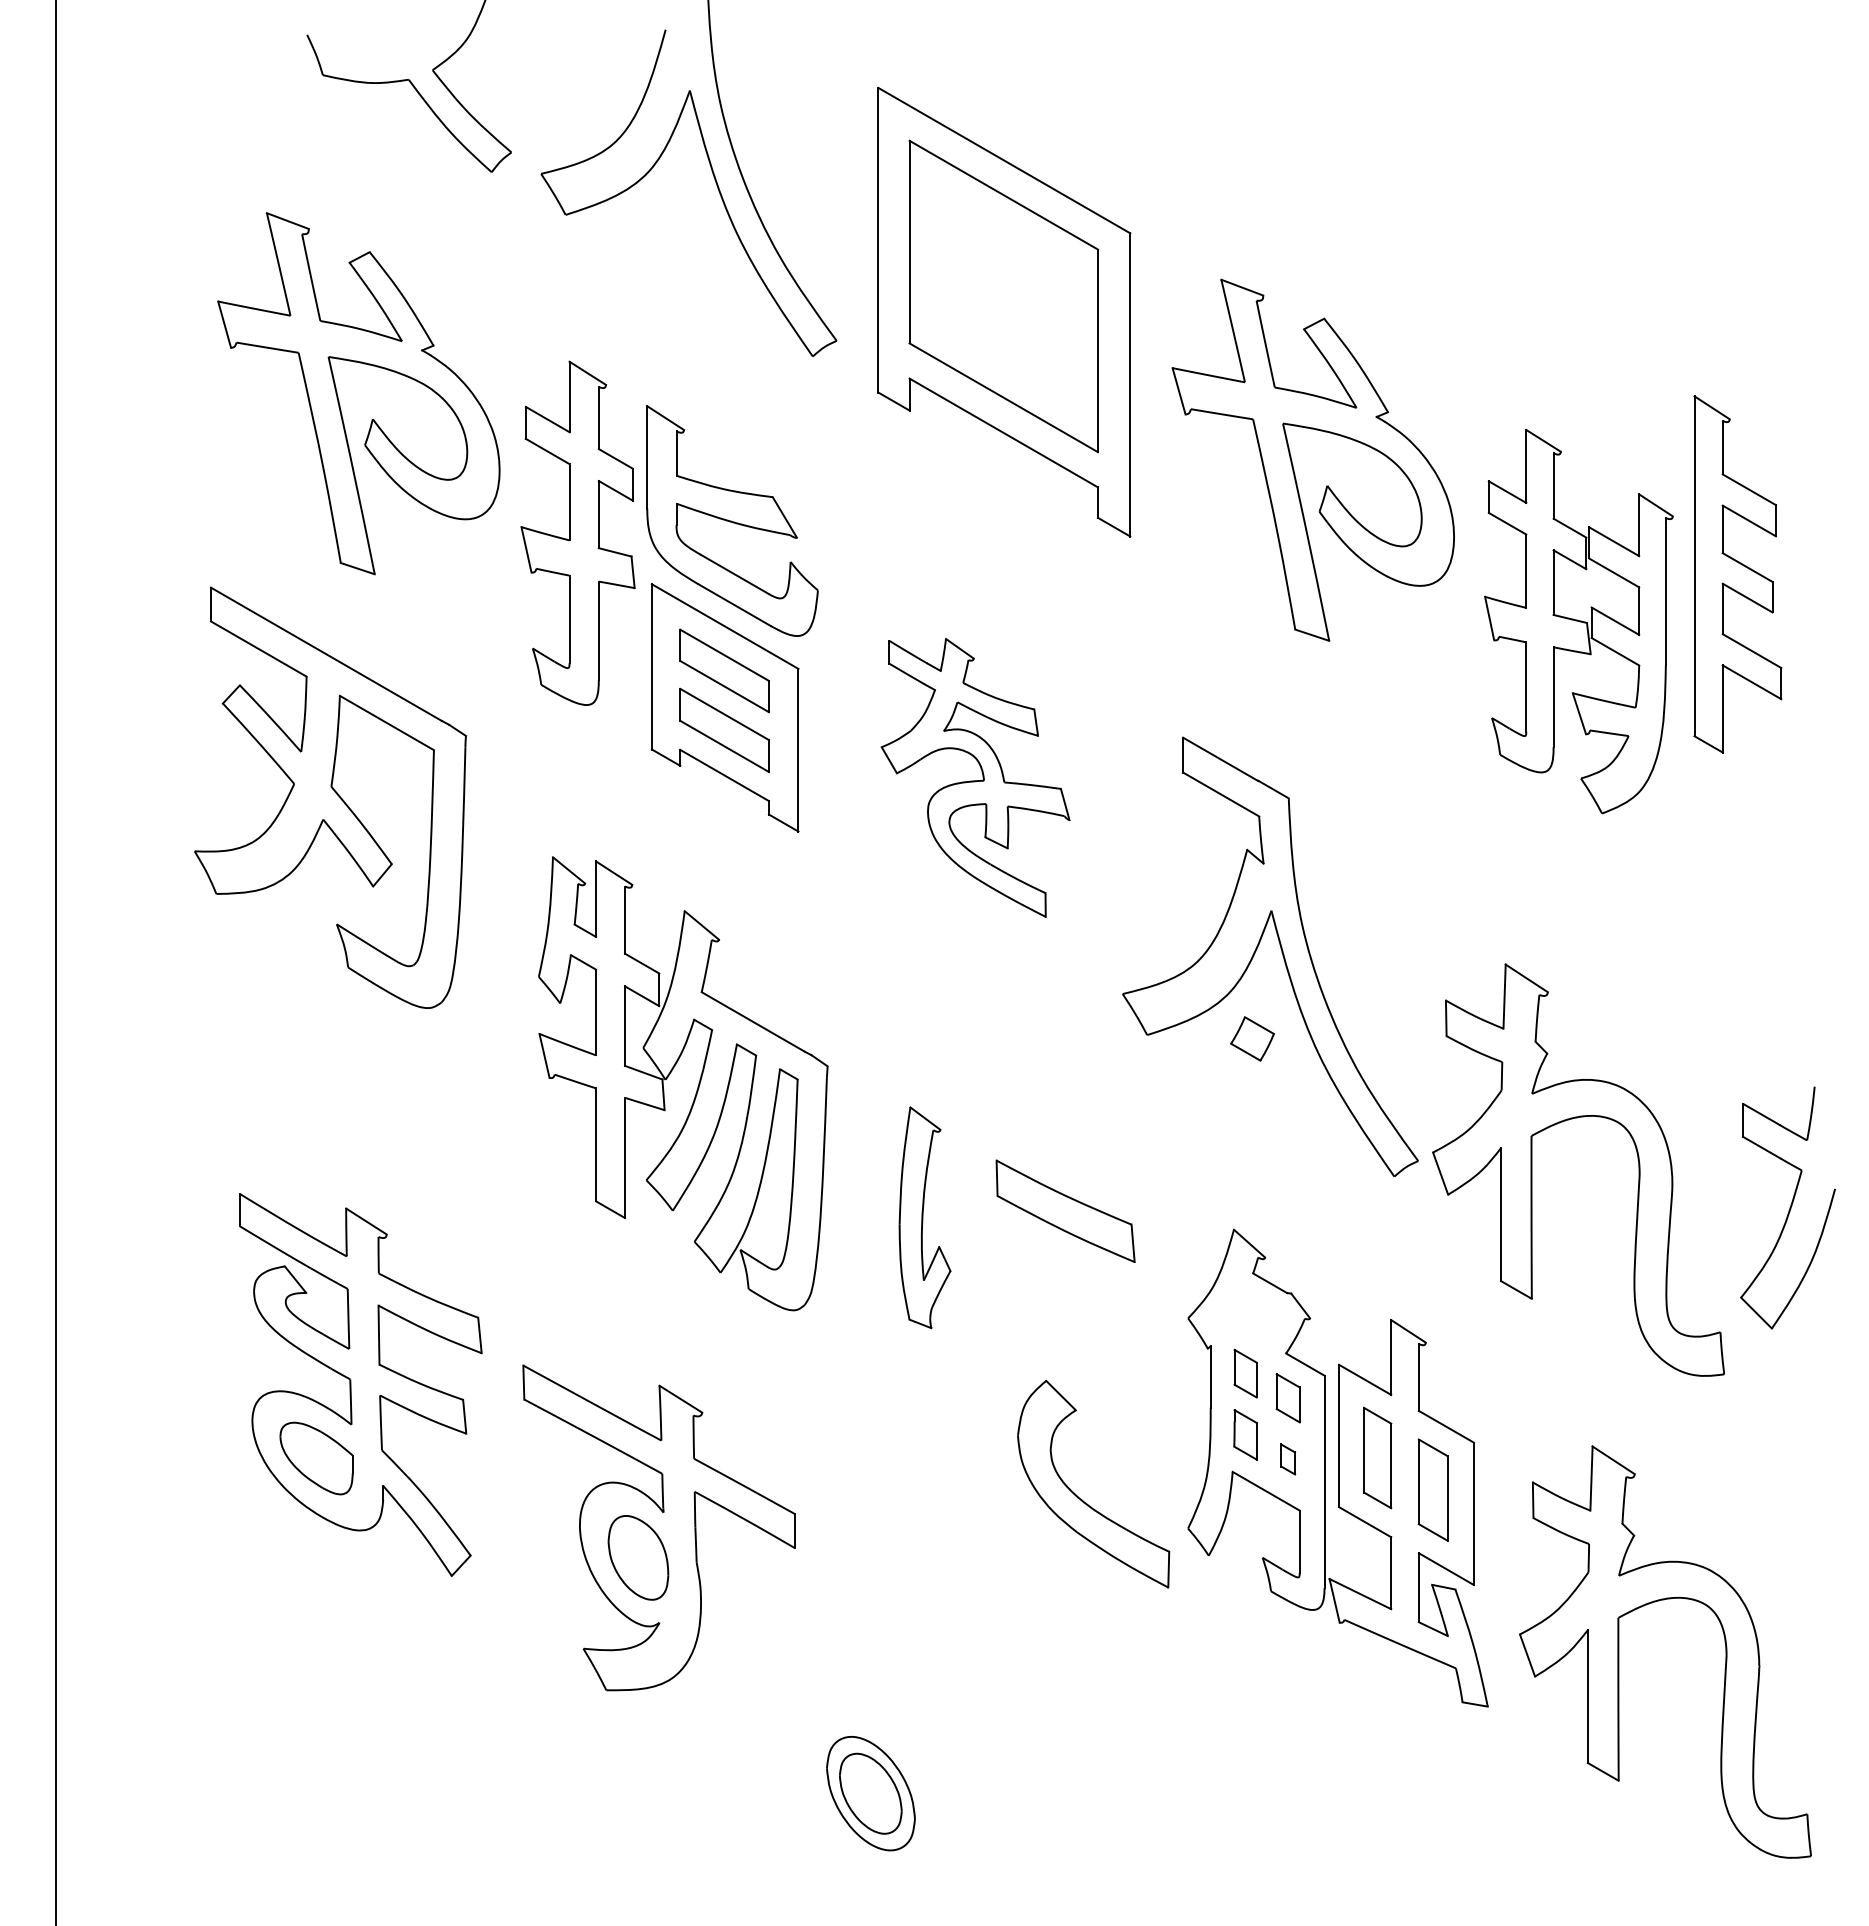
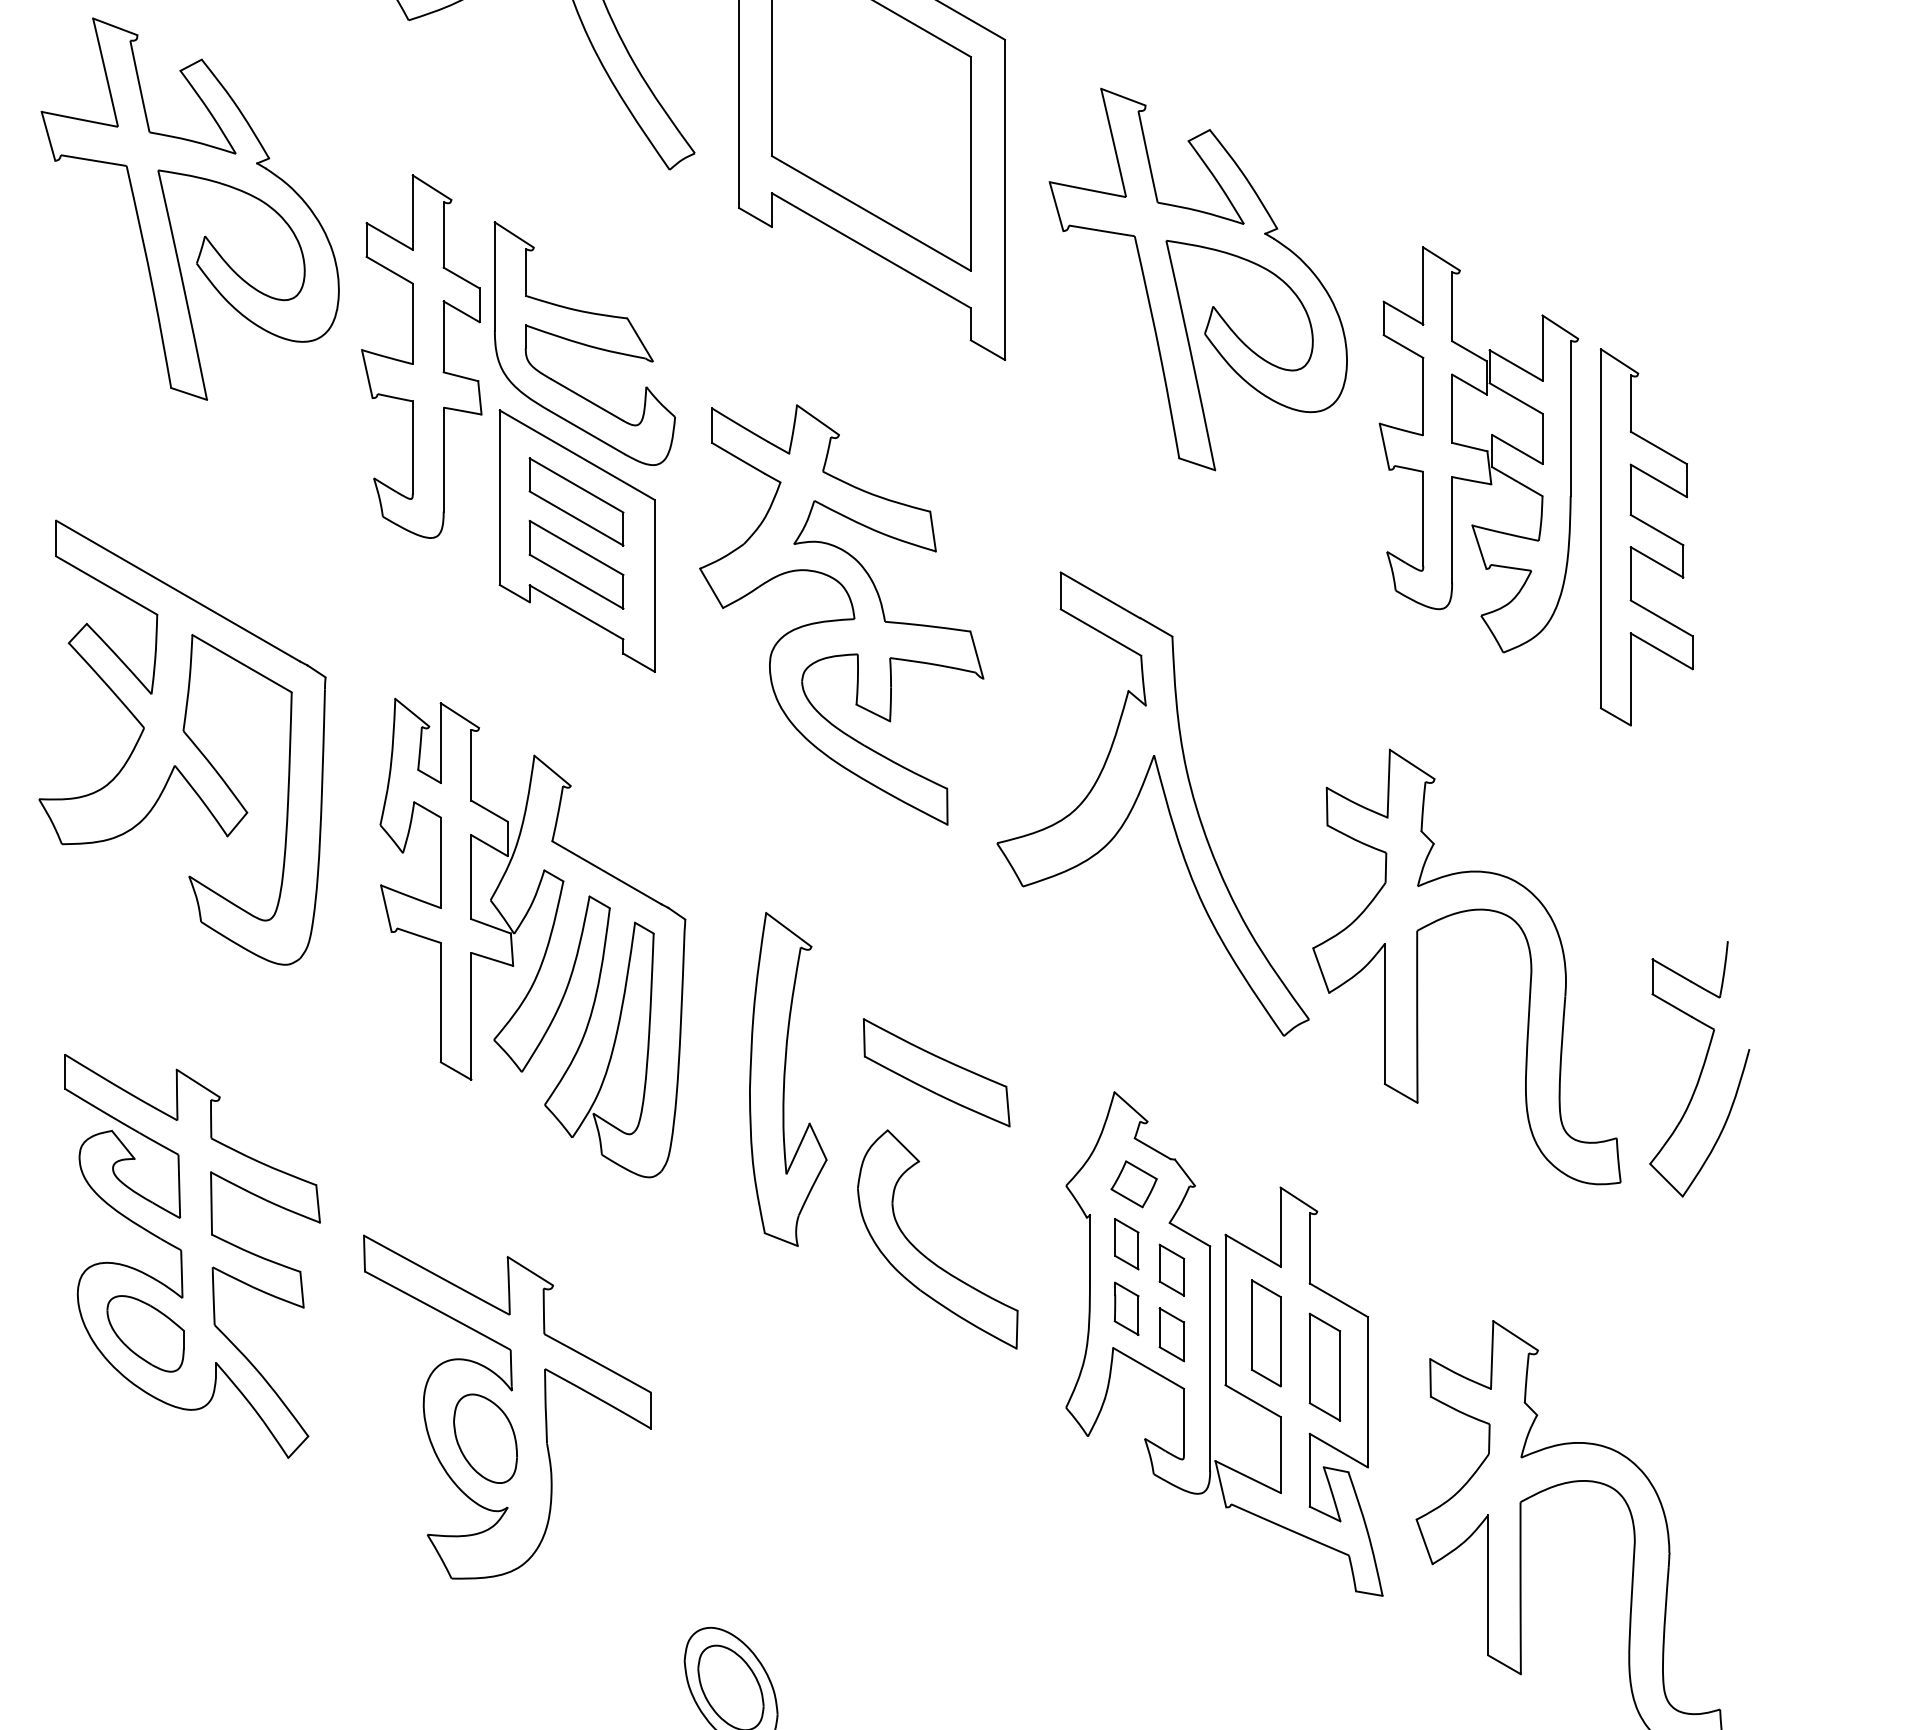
part: (1737, 574) -> (1646, 537), moved
part: (975, 777) -> (841, 614), size x1.43
part: (330, 797) -> (182, 742), moved
part: (1252, 1038) -> (1134, 1183), moved
part: (1532, 1169) -> (1418, 966), moved
part: (924, 1217) -> (787, 1079), size x1.43
part: (1287, 1459) -> (1171, 1334), size x1.67
part: (1081, 1498) -> (924, 1254), moved

